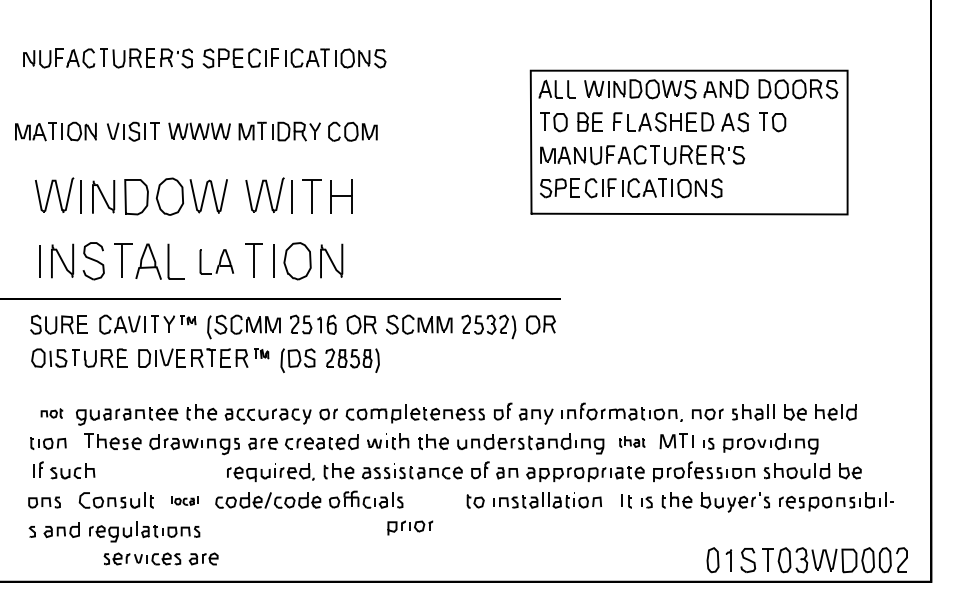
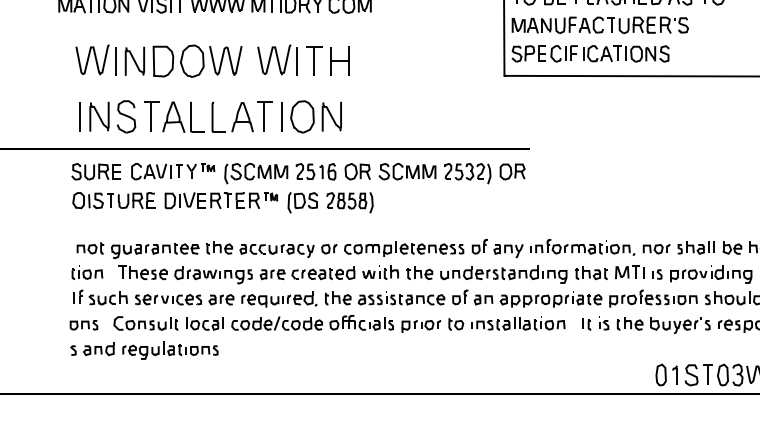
part: (216, 261) -> (232, 117), size x1.43
part: (51, 413) -> (89, 248), size x1.43
part: (631, 441) -> (590, 272), size x1.43
part: (184, 500) -> (204, 323), size x1.67
part: (410, 527) -> (421, 326), moved
part: (160, 558) -> (184, 299), moved

